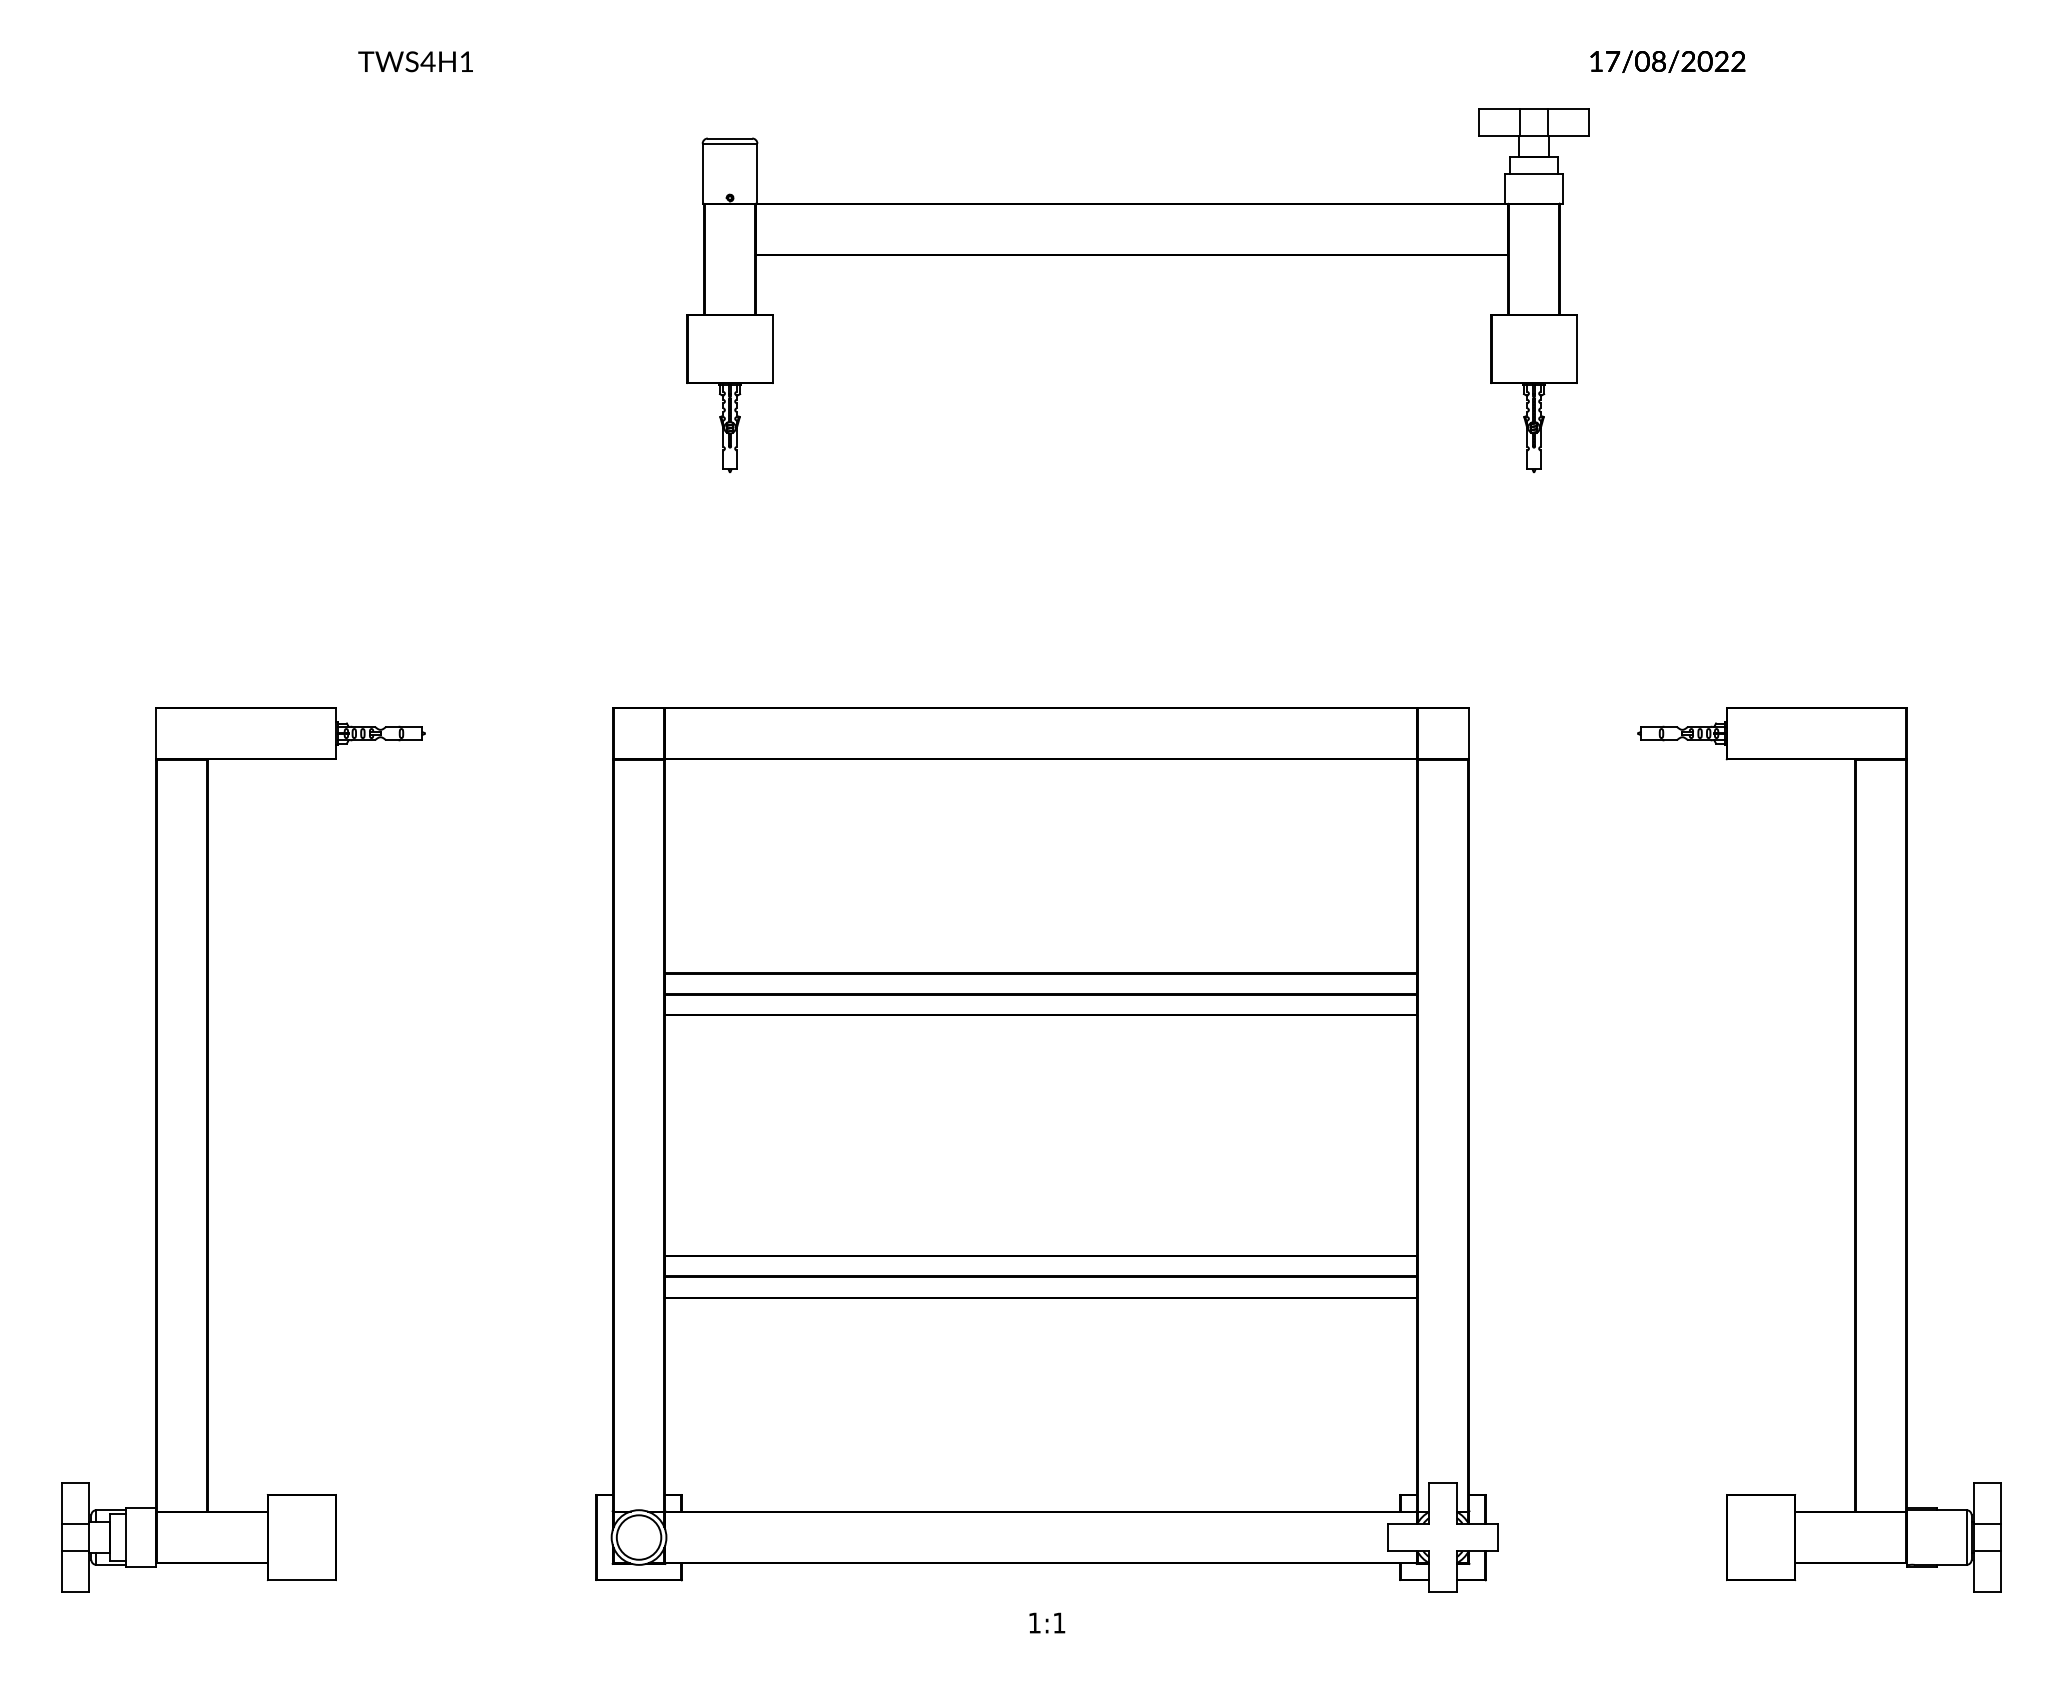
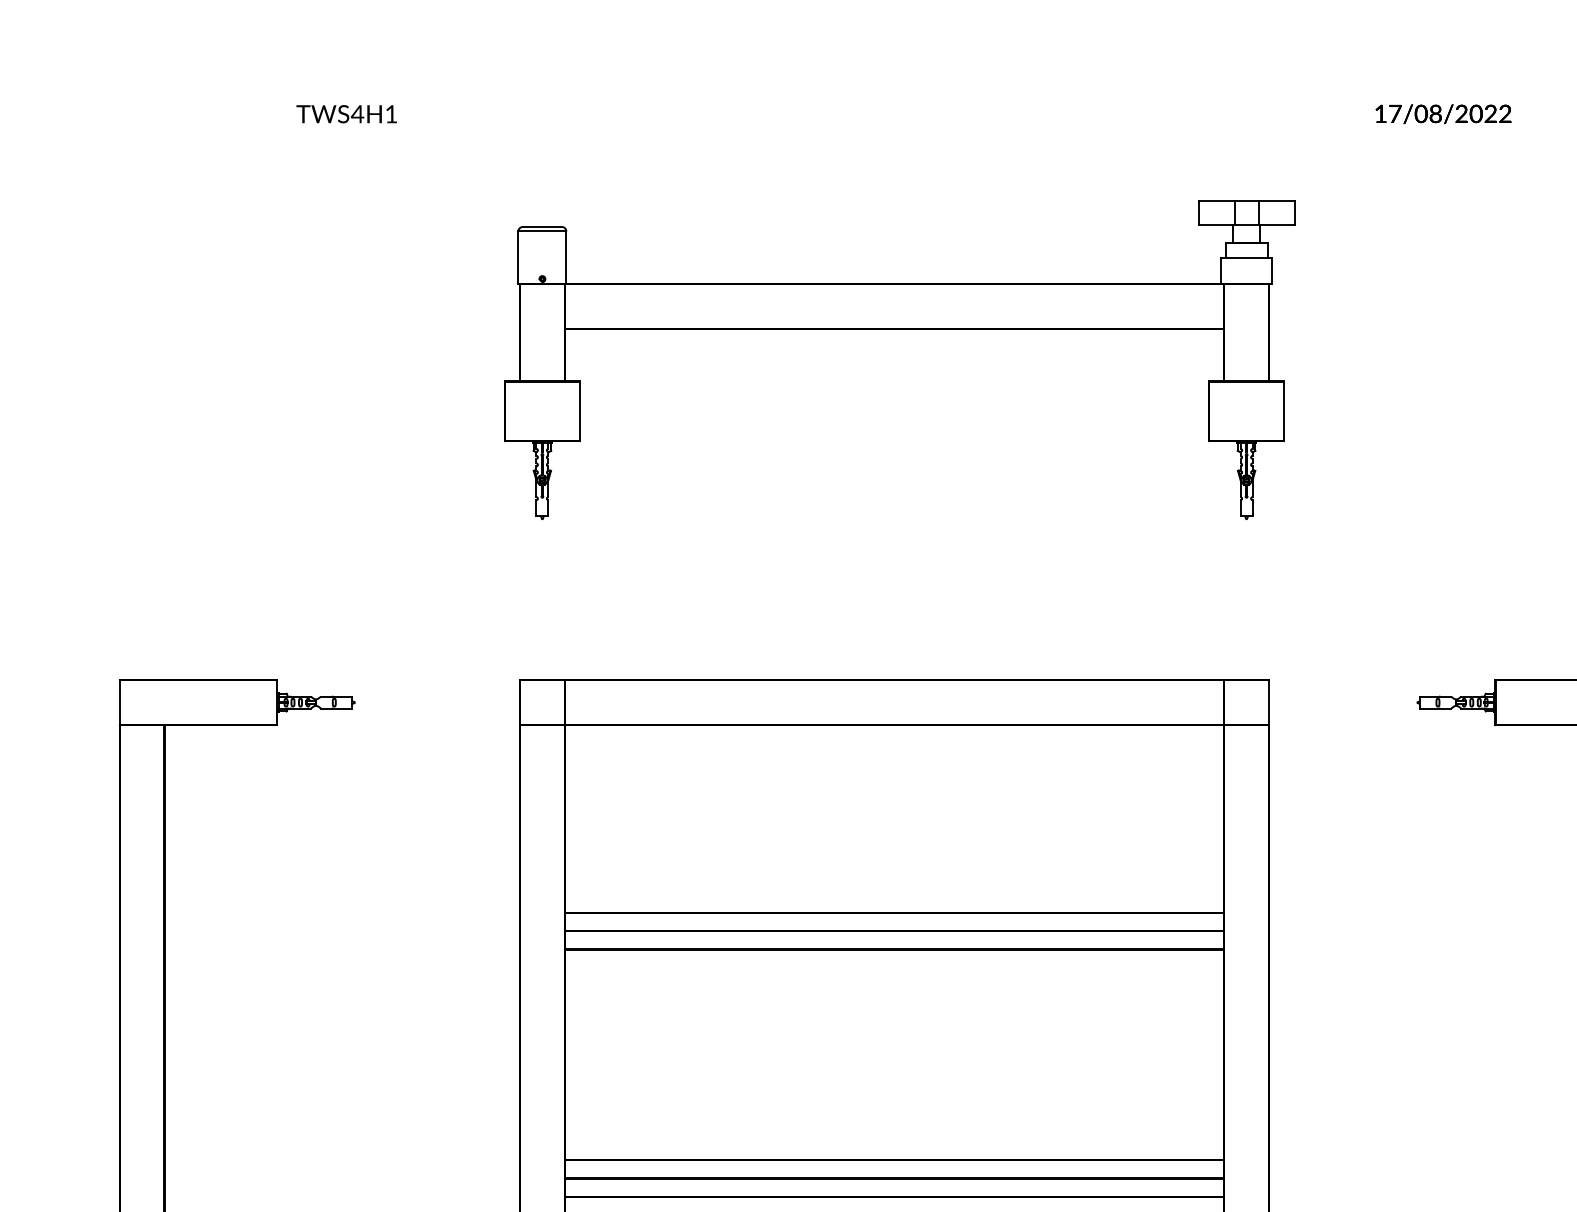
part: (1137, 255) -> (899, 329), moved

